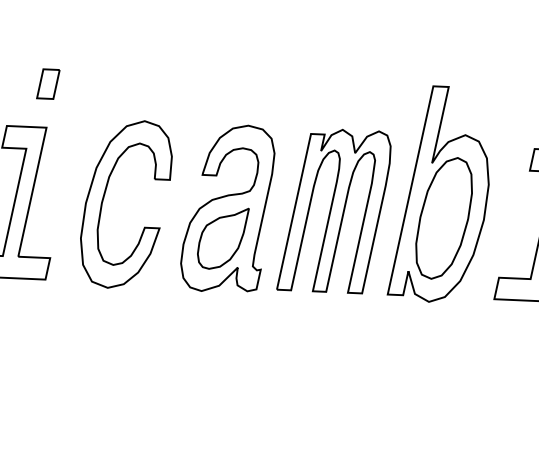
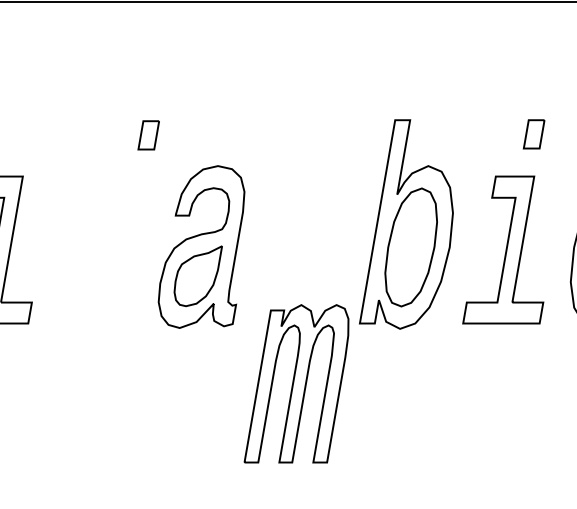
part: (48, 84) -> (148, 135), moved
part: (105, 196) -> (82, 240), removed
part: (334, 210) -> (296, 383), moved

